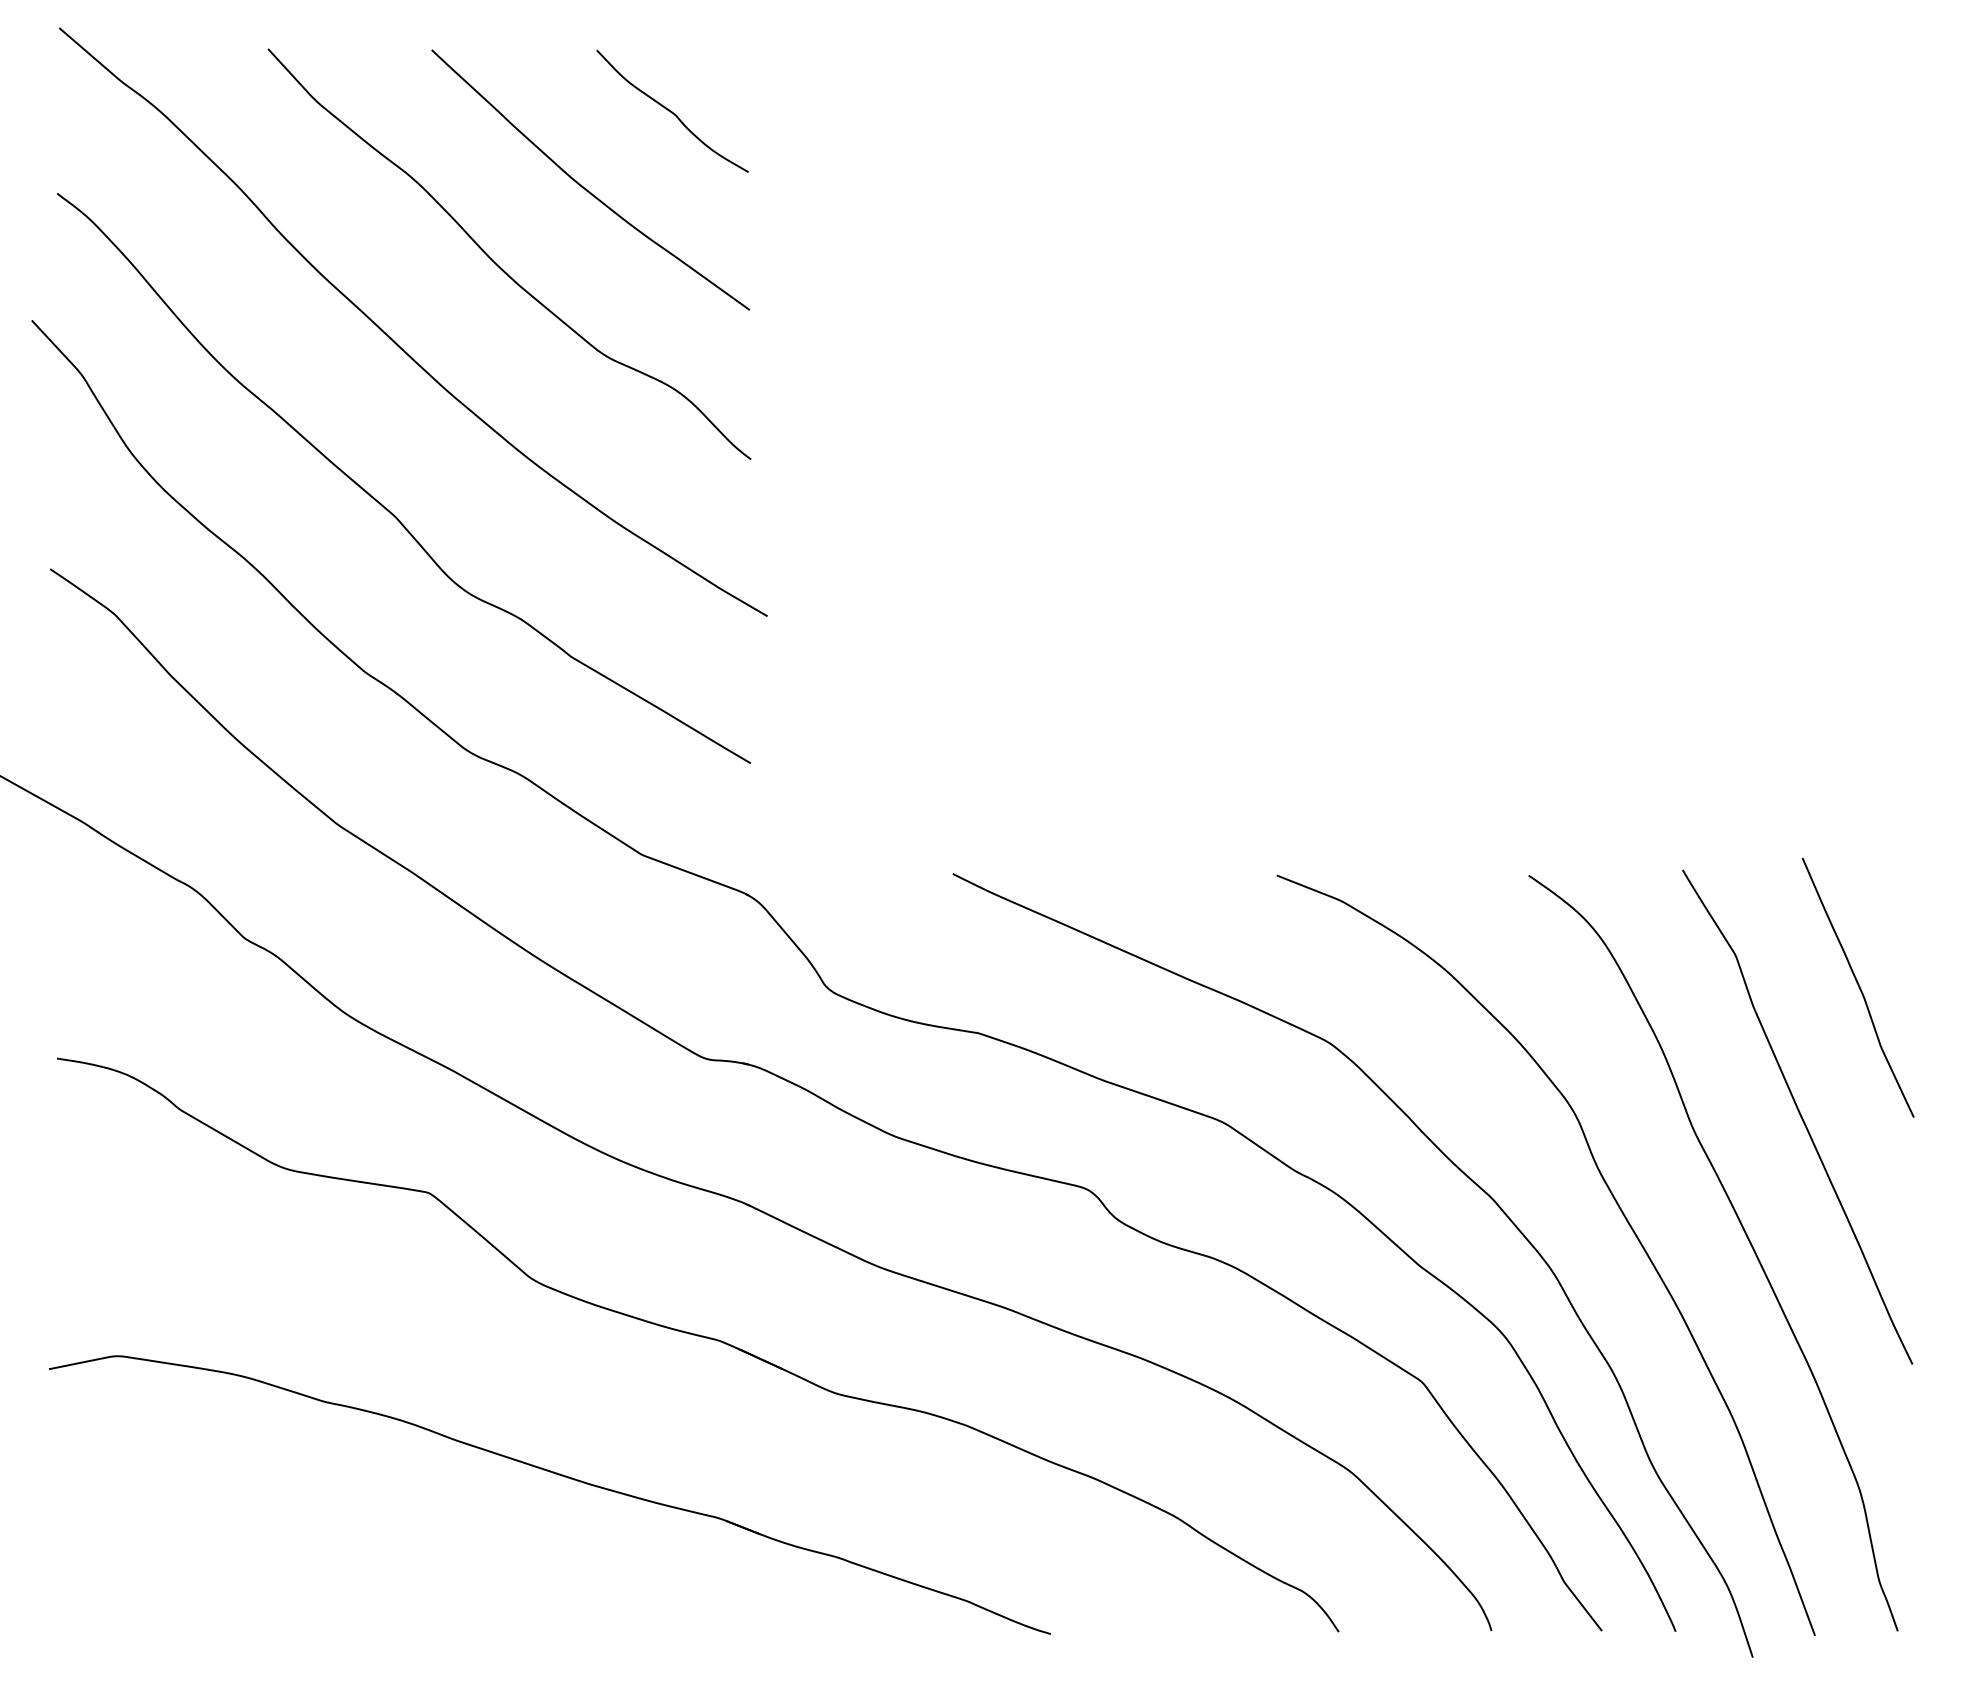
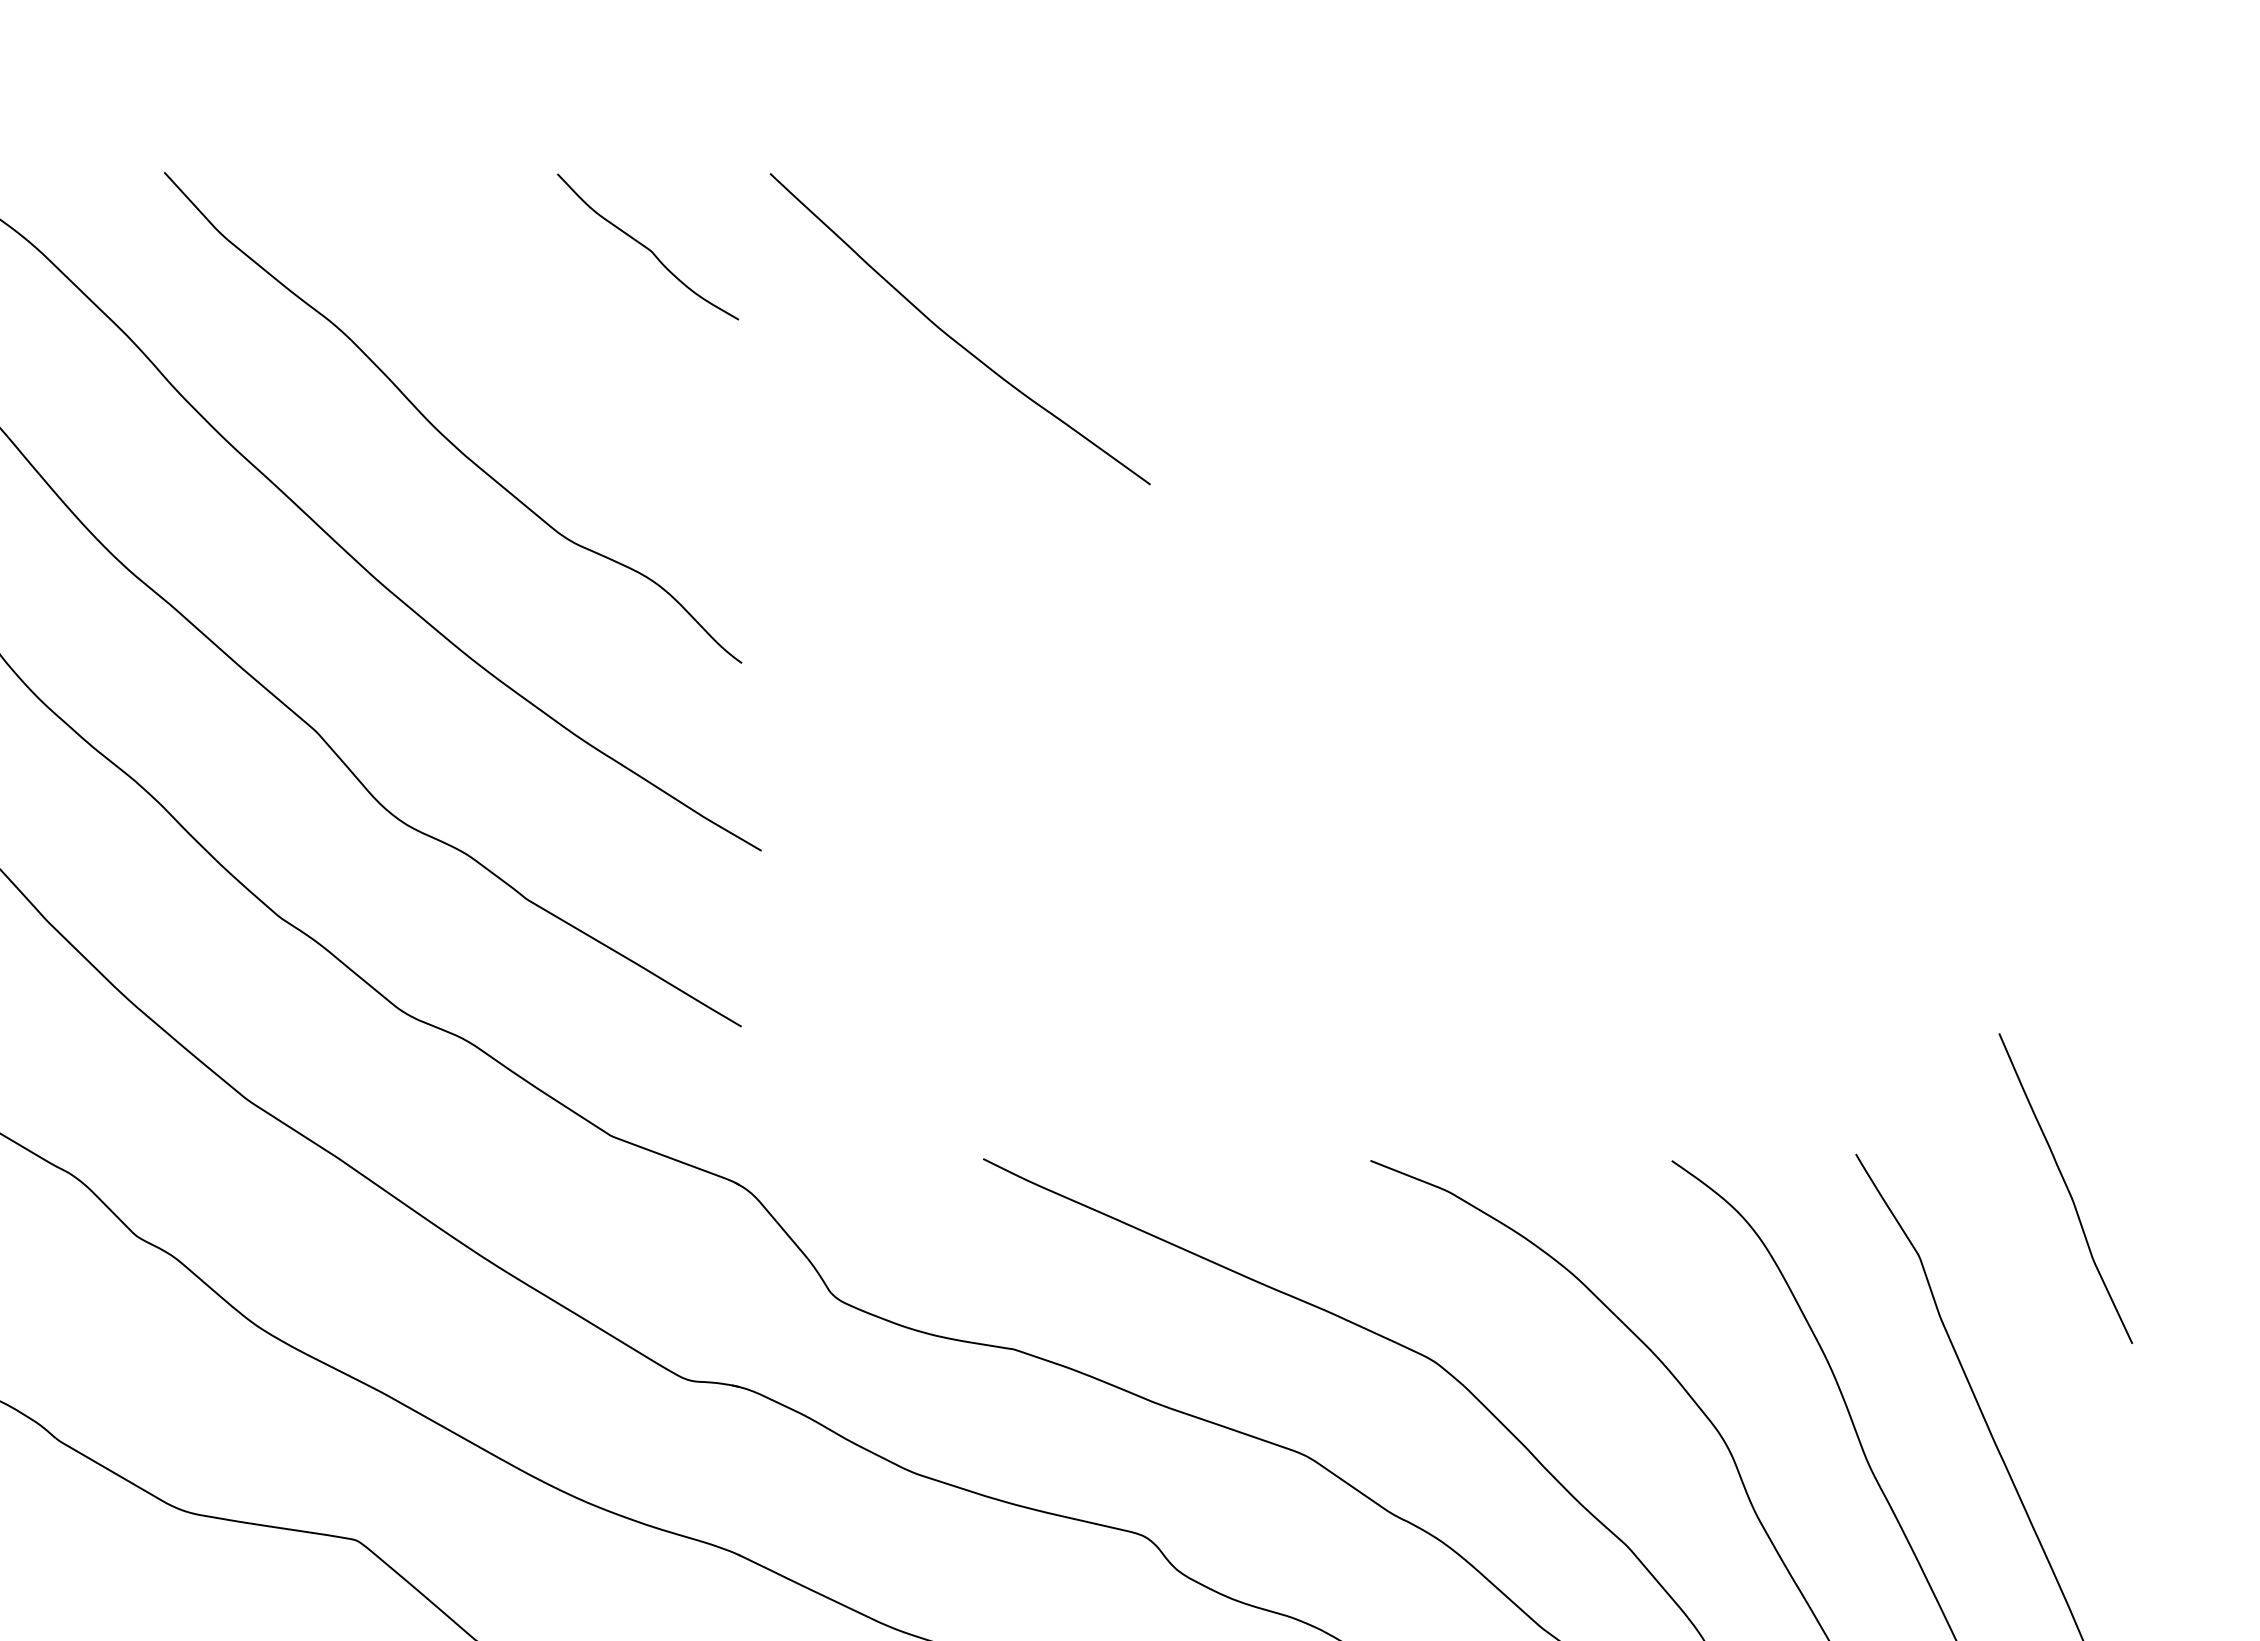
curve: (586, 188) -> (955, 339), moved
curve: (1858, 987) -> (2066, 1188), moved

